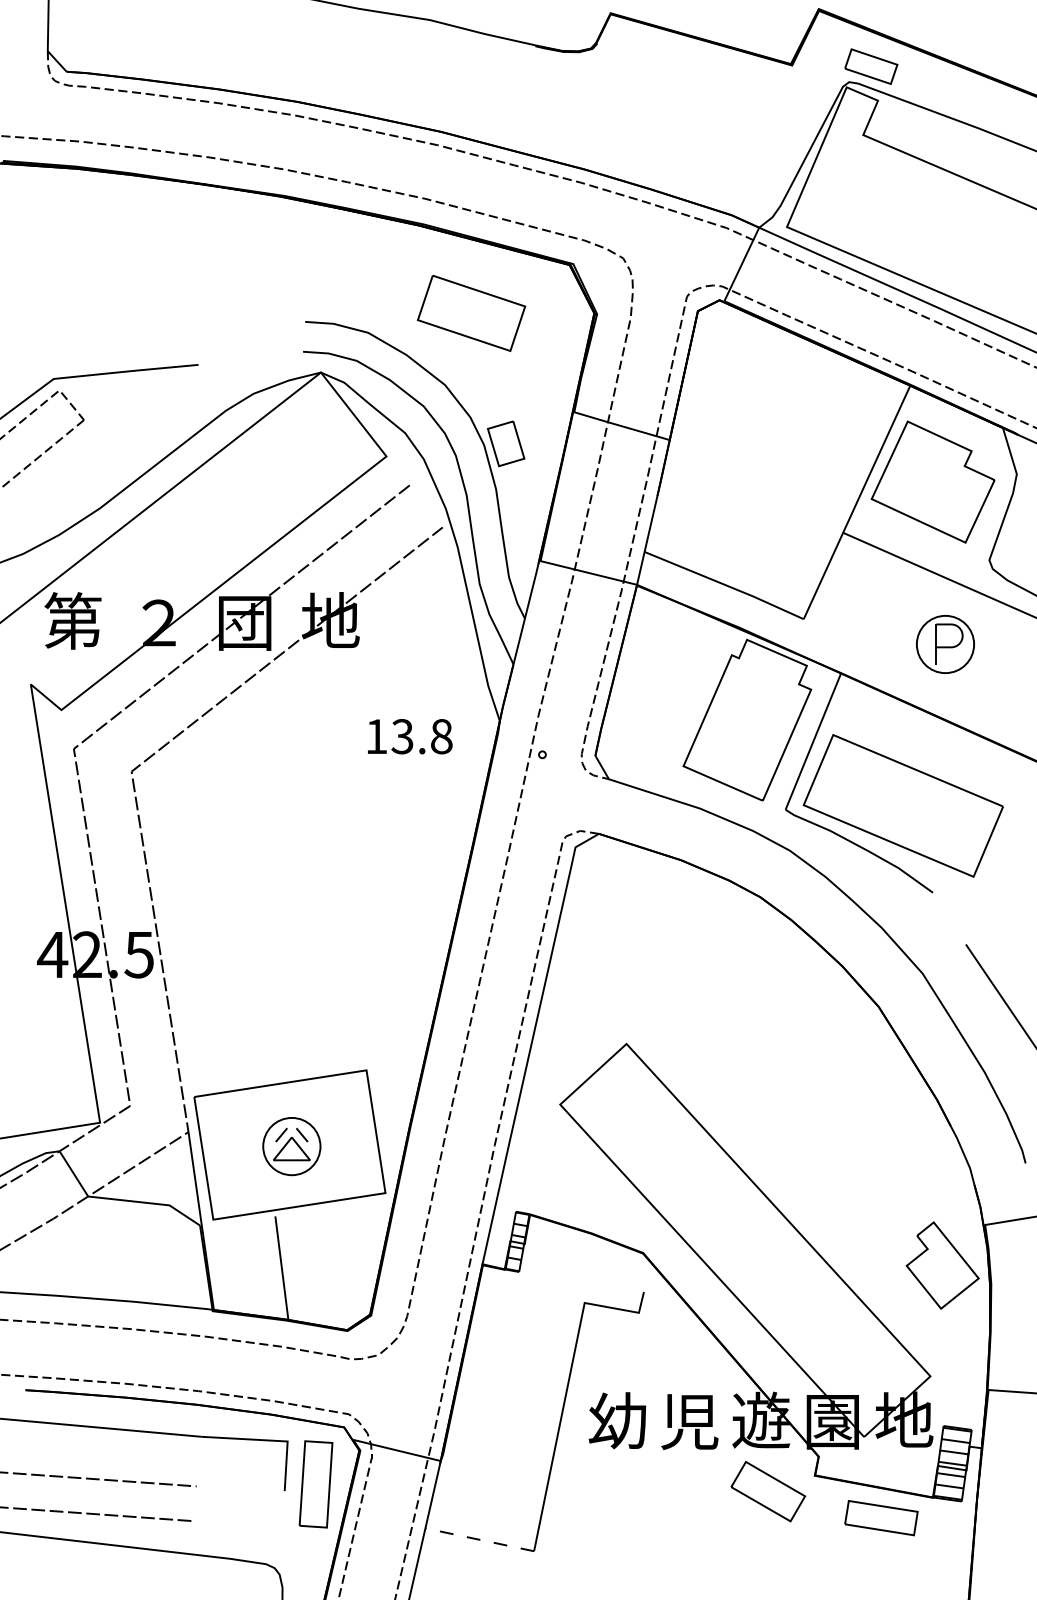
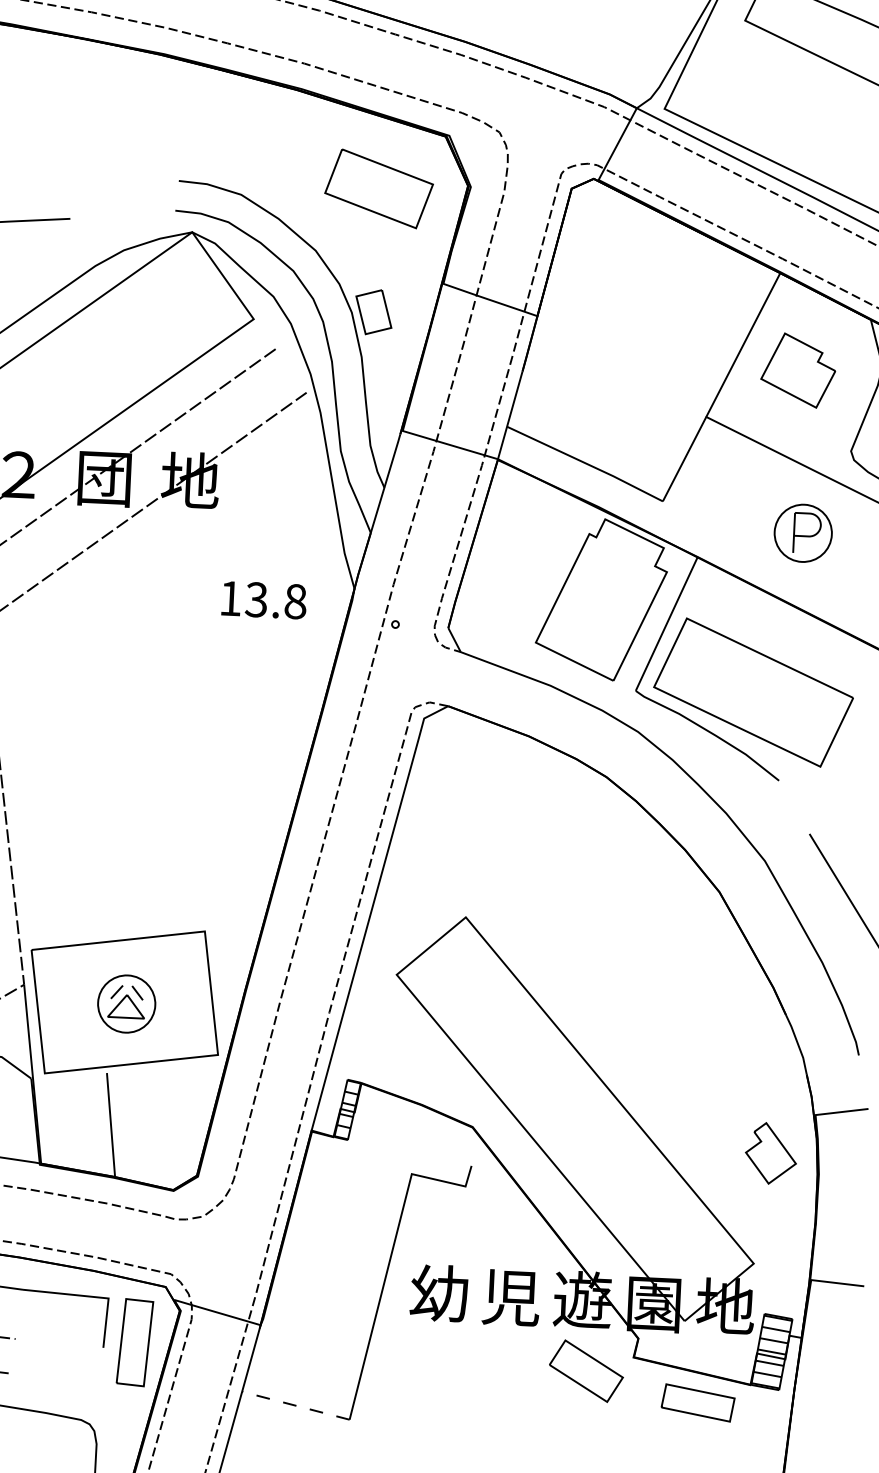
part: (471, 312) -> (379, 187), moved
part: (932, 481) -> (797, 369), size x0.6
part: (942, 1265) -> (771, 1153), size x0.7

